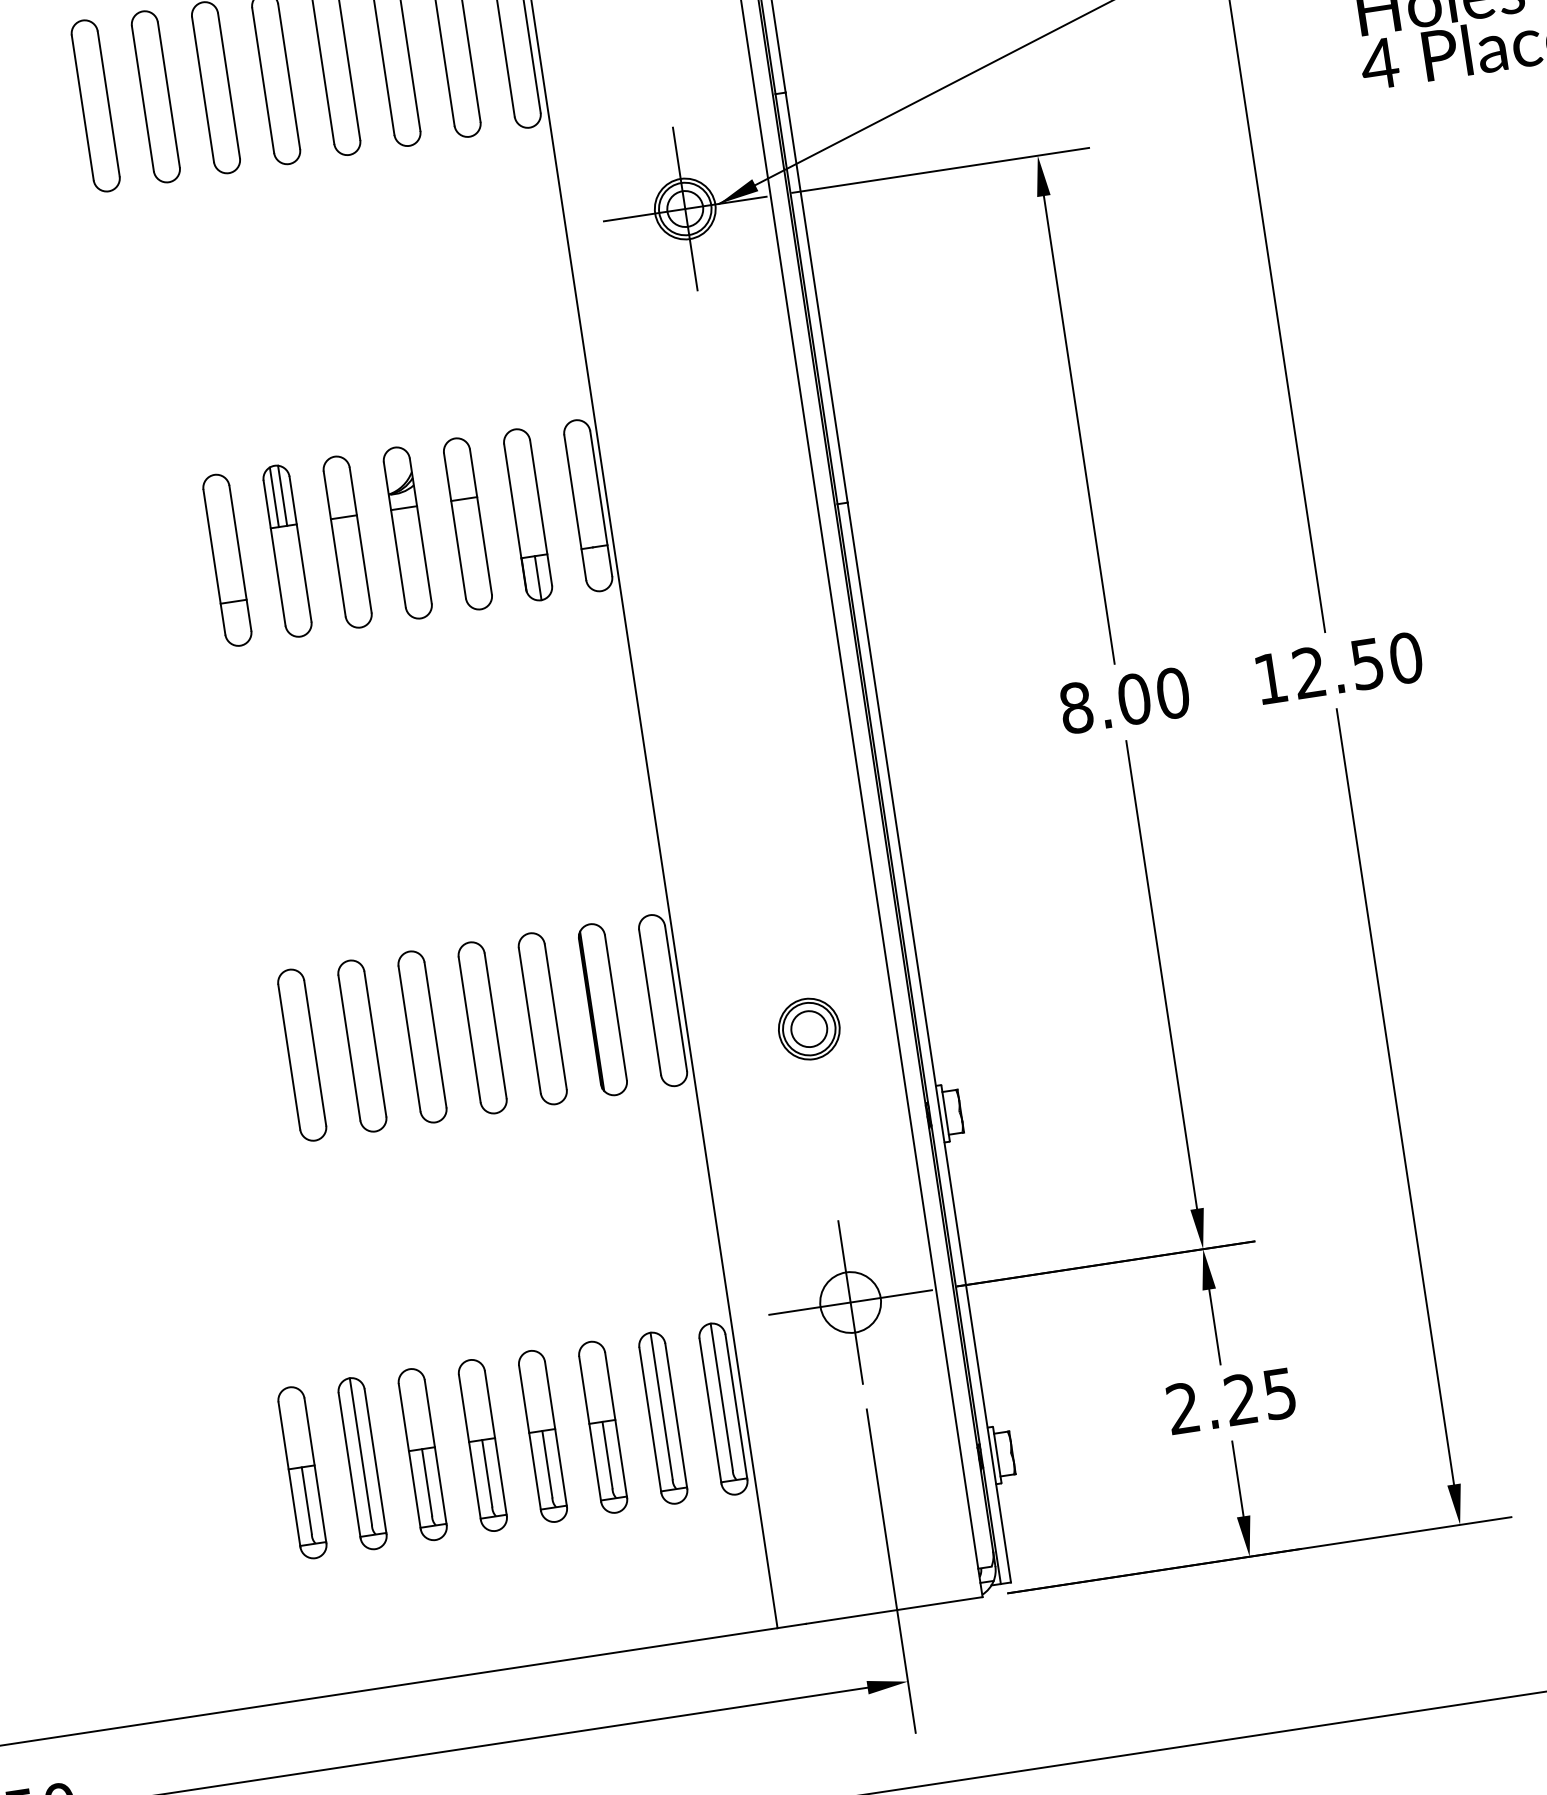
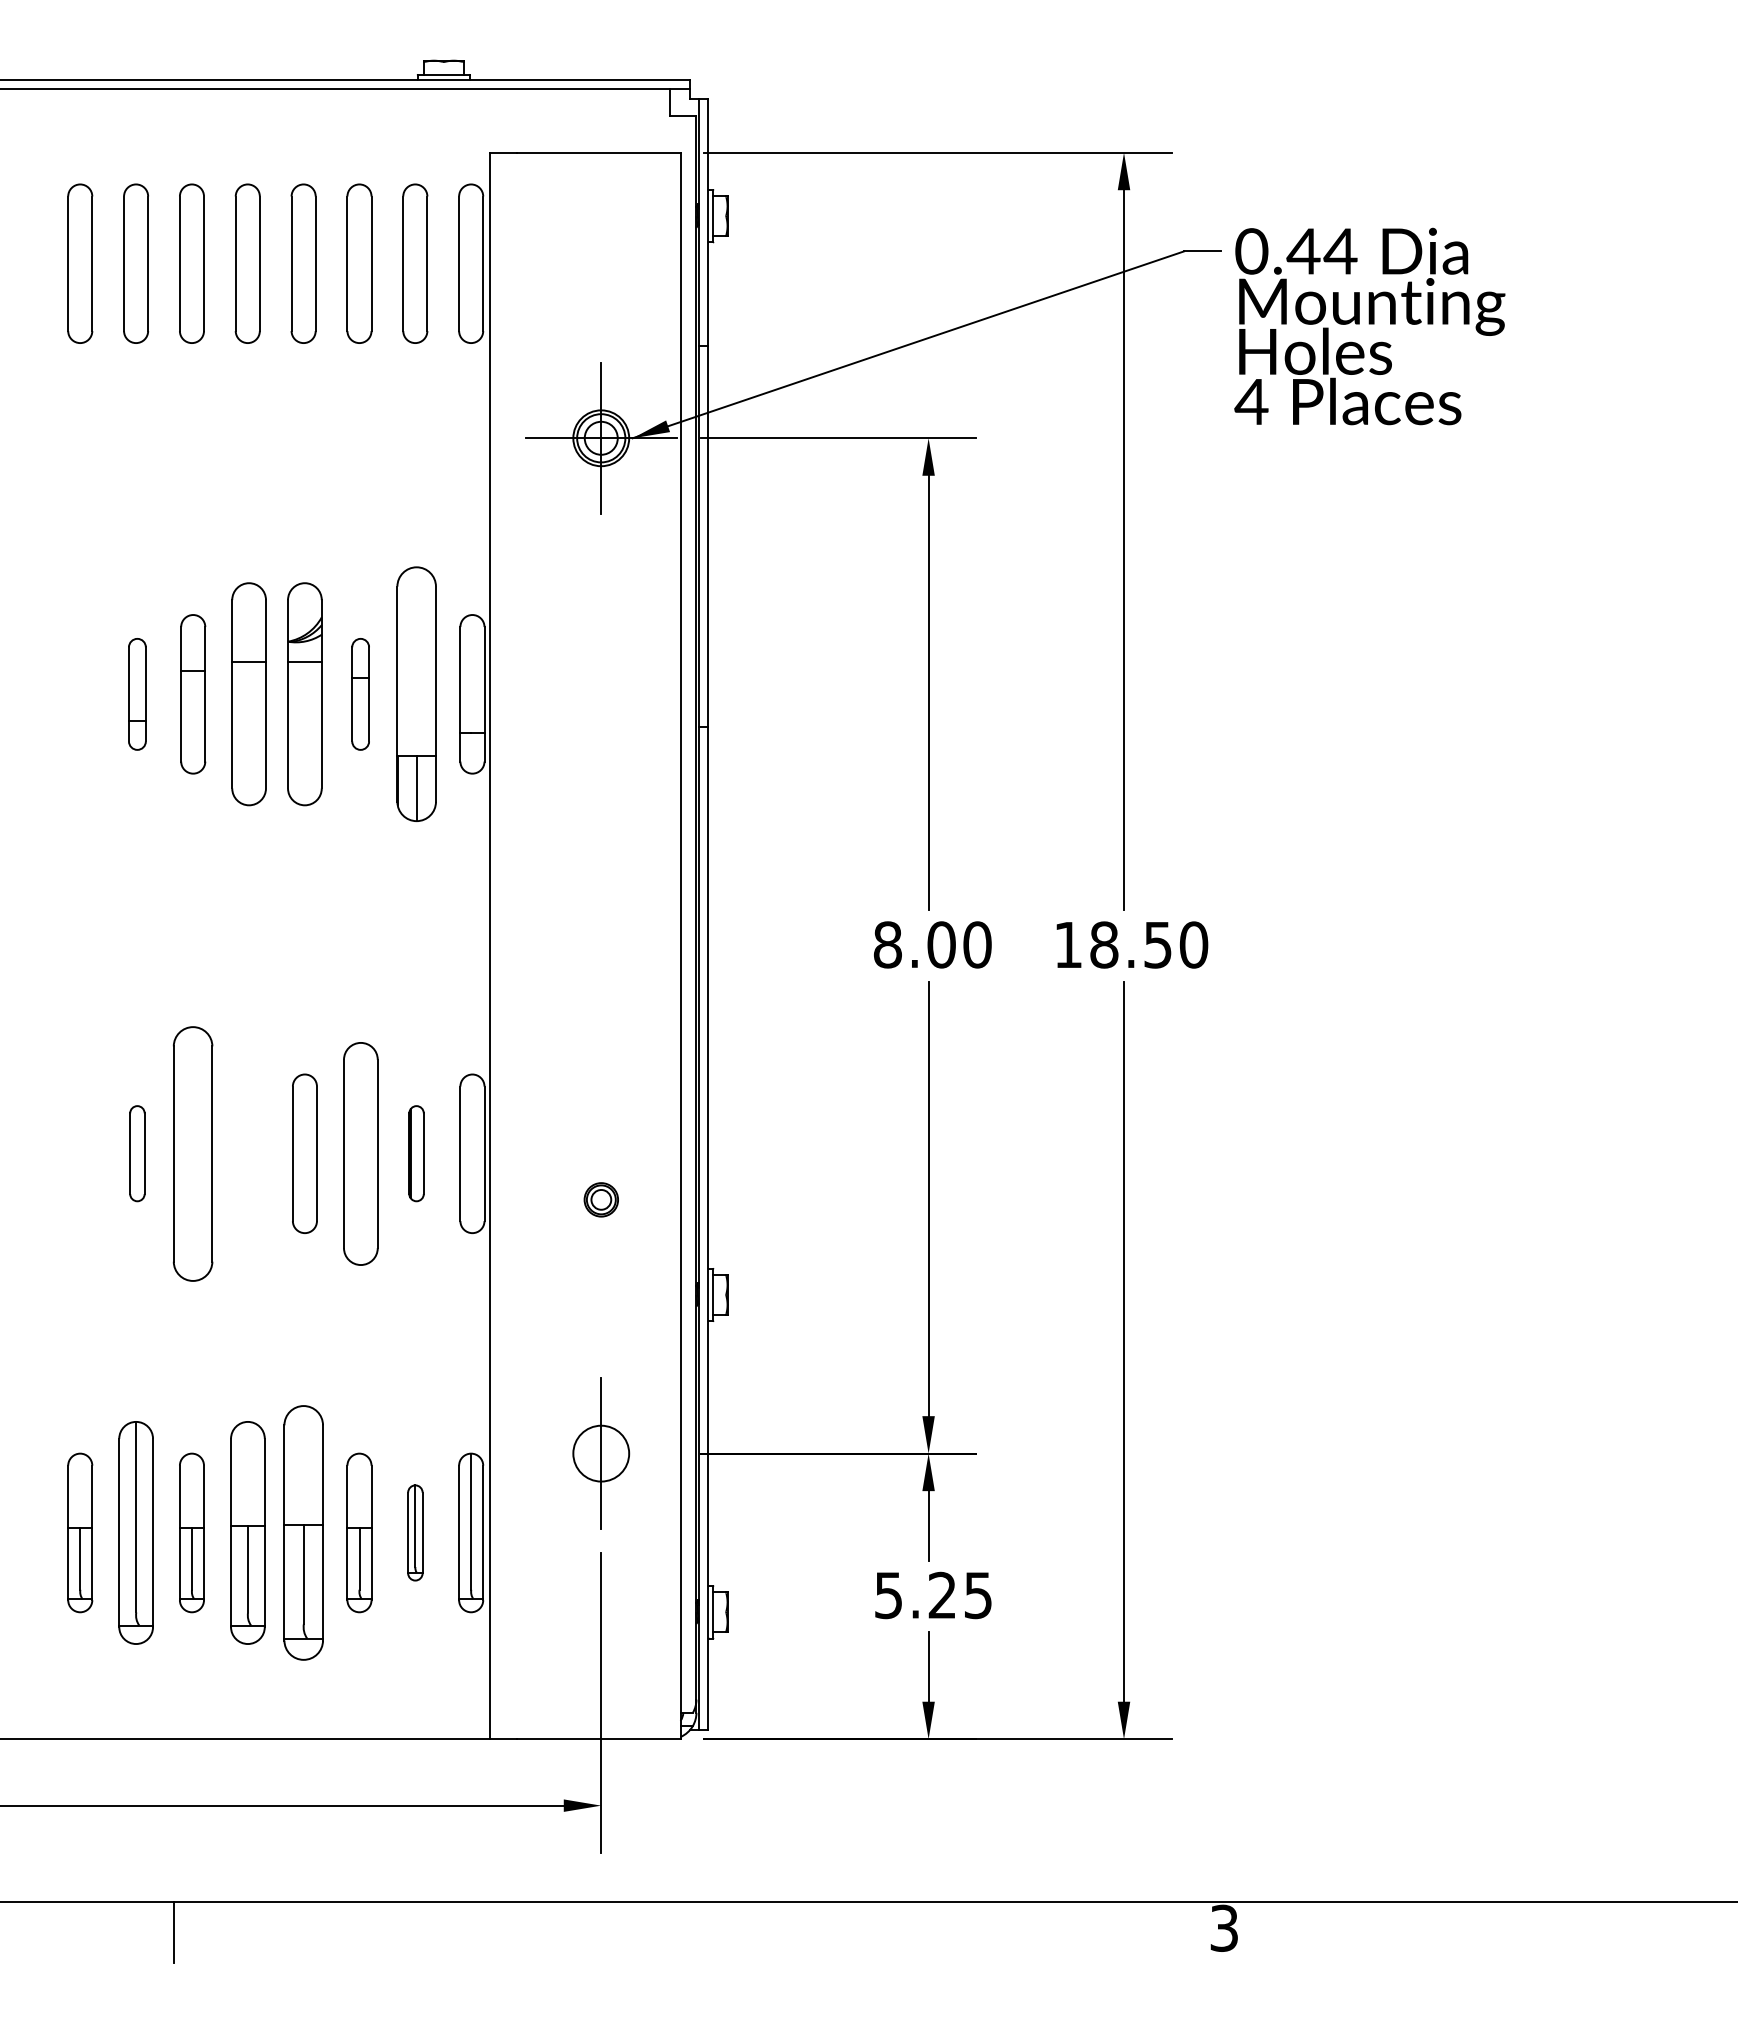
line: (282, 495) -> (196, 643), removed
line: (274, 497) -> (188, 643), removed
part: (528, 515) -> (416, 694), size x1.6
part: (467, 524) -> (360, 694), size x0.7
part: (407, 533) -> (304, 694), size x1.4
part: (347, 542) -> (248, 694), size x1.4
part: (227, 560) -> (137, 694), size x0.7
text: (1309, 672) -> (1104, 944), 12.50 -> 18.50
part: (602, 1009) -> (416, 1153), size x0.6
part: (542, 1018) -> (360, 1153), size x1.4
part: (809, 1028) -> (601, 1199), size x0.6
part: (421, 1036) -> (248, 1153), removed
part: (362, 1045) -> (193, 1153), size x1.6
part: (302, 1054) -> (137, 1153), size x0.6
line: (849, 1302) -> (600, 1453), removed
text: (1183, 1408) -> (888, 1595), 2.25 -> 5.25
part: (663, 1417) -> (415, 1532), size x0.6
part: (542, 1435) -> (303, 1532), size x1.6
part: (482, 1445) -> (247, 1532), size x1.4
part: (361, 1463) -> (135, 1532), size x1.4

